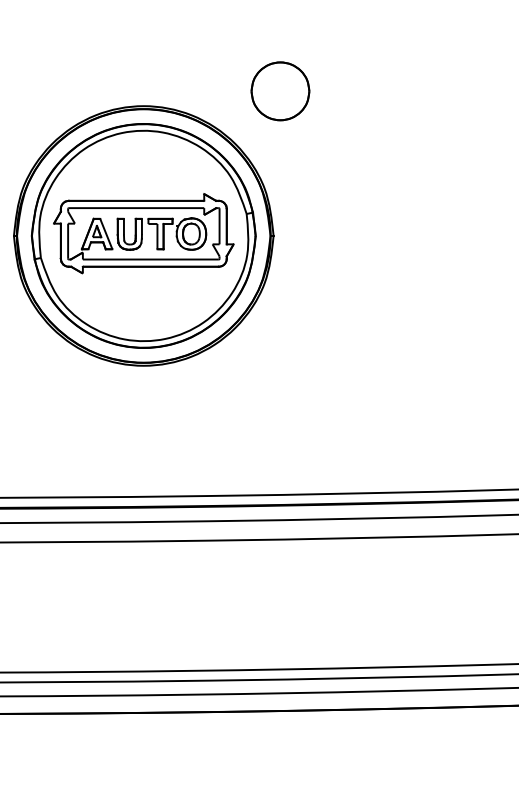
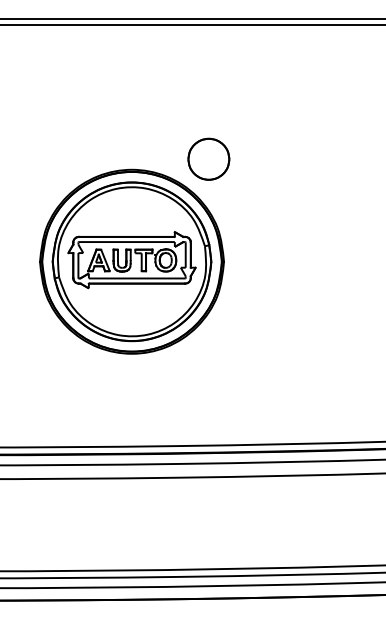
part: (279, 90) -> (208, 158), moved

